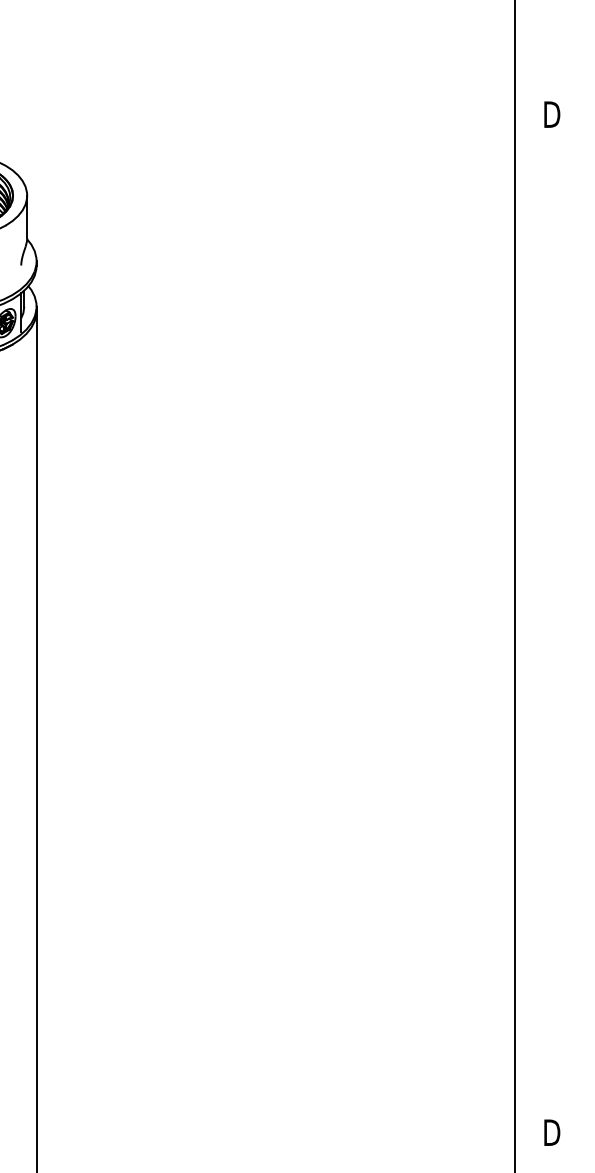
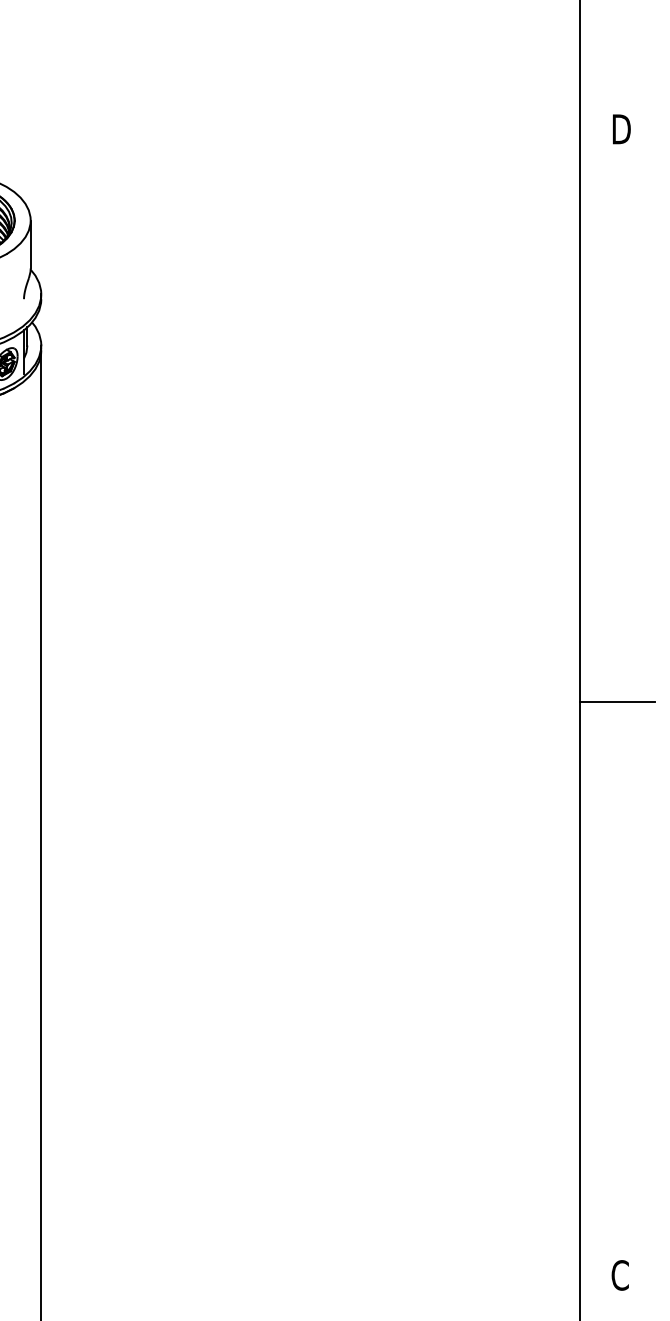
line: (548, 623) -> (617, 702), added
text: (551, 1132) -> (620, 1275), D -> C

